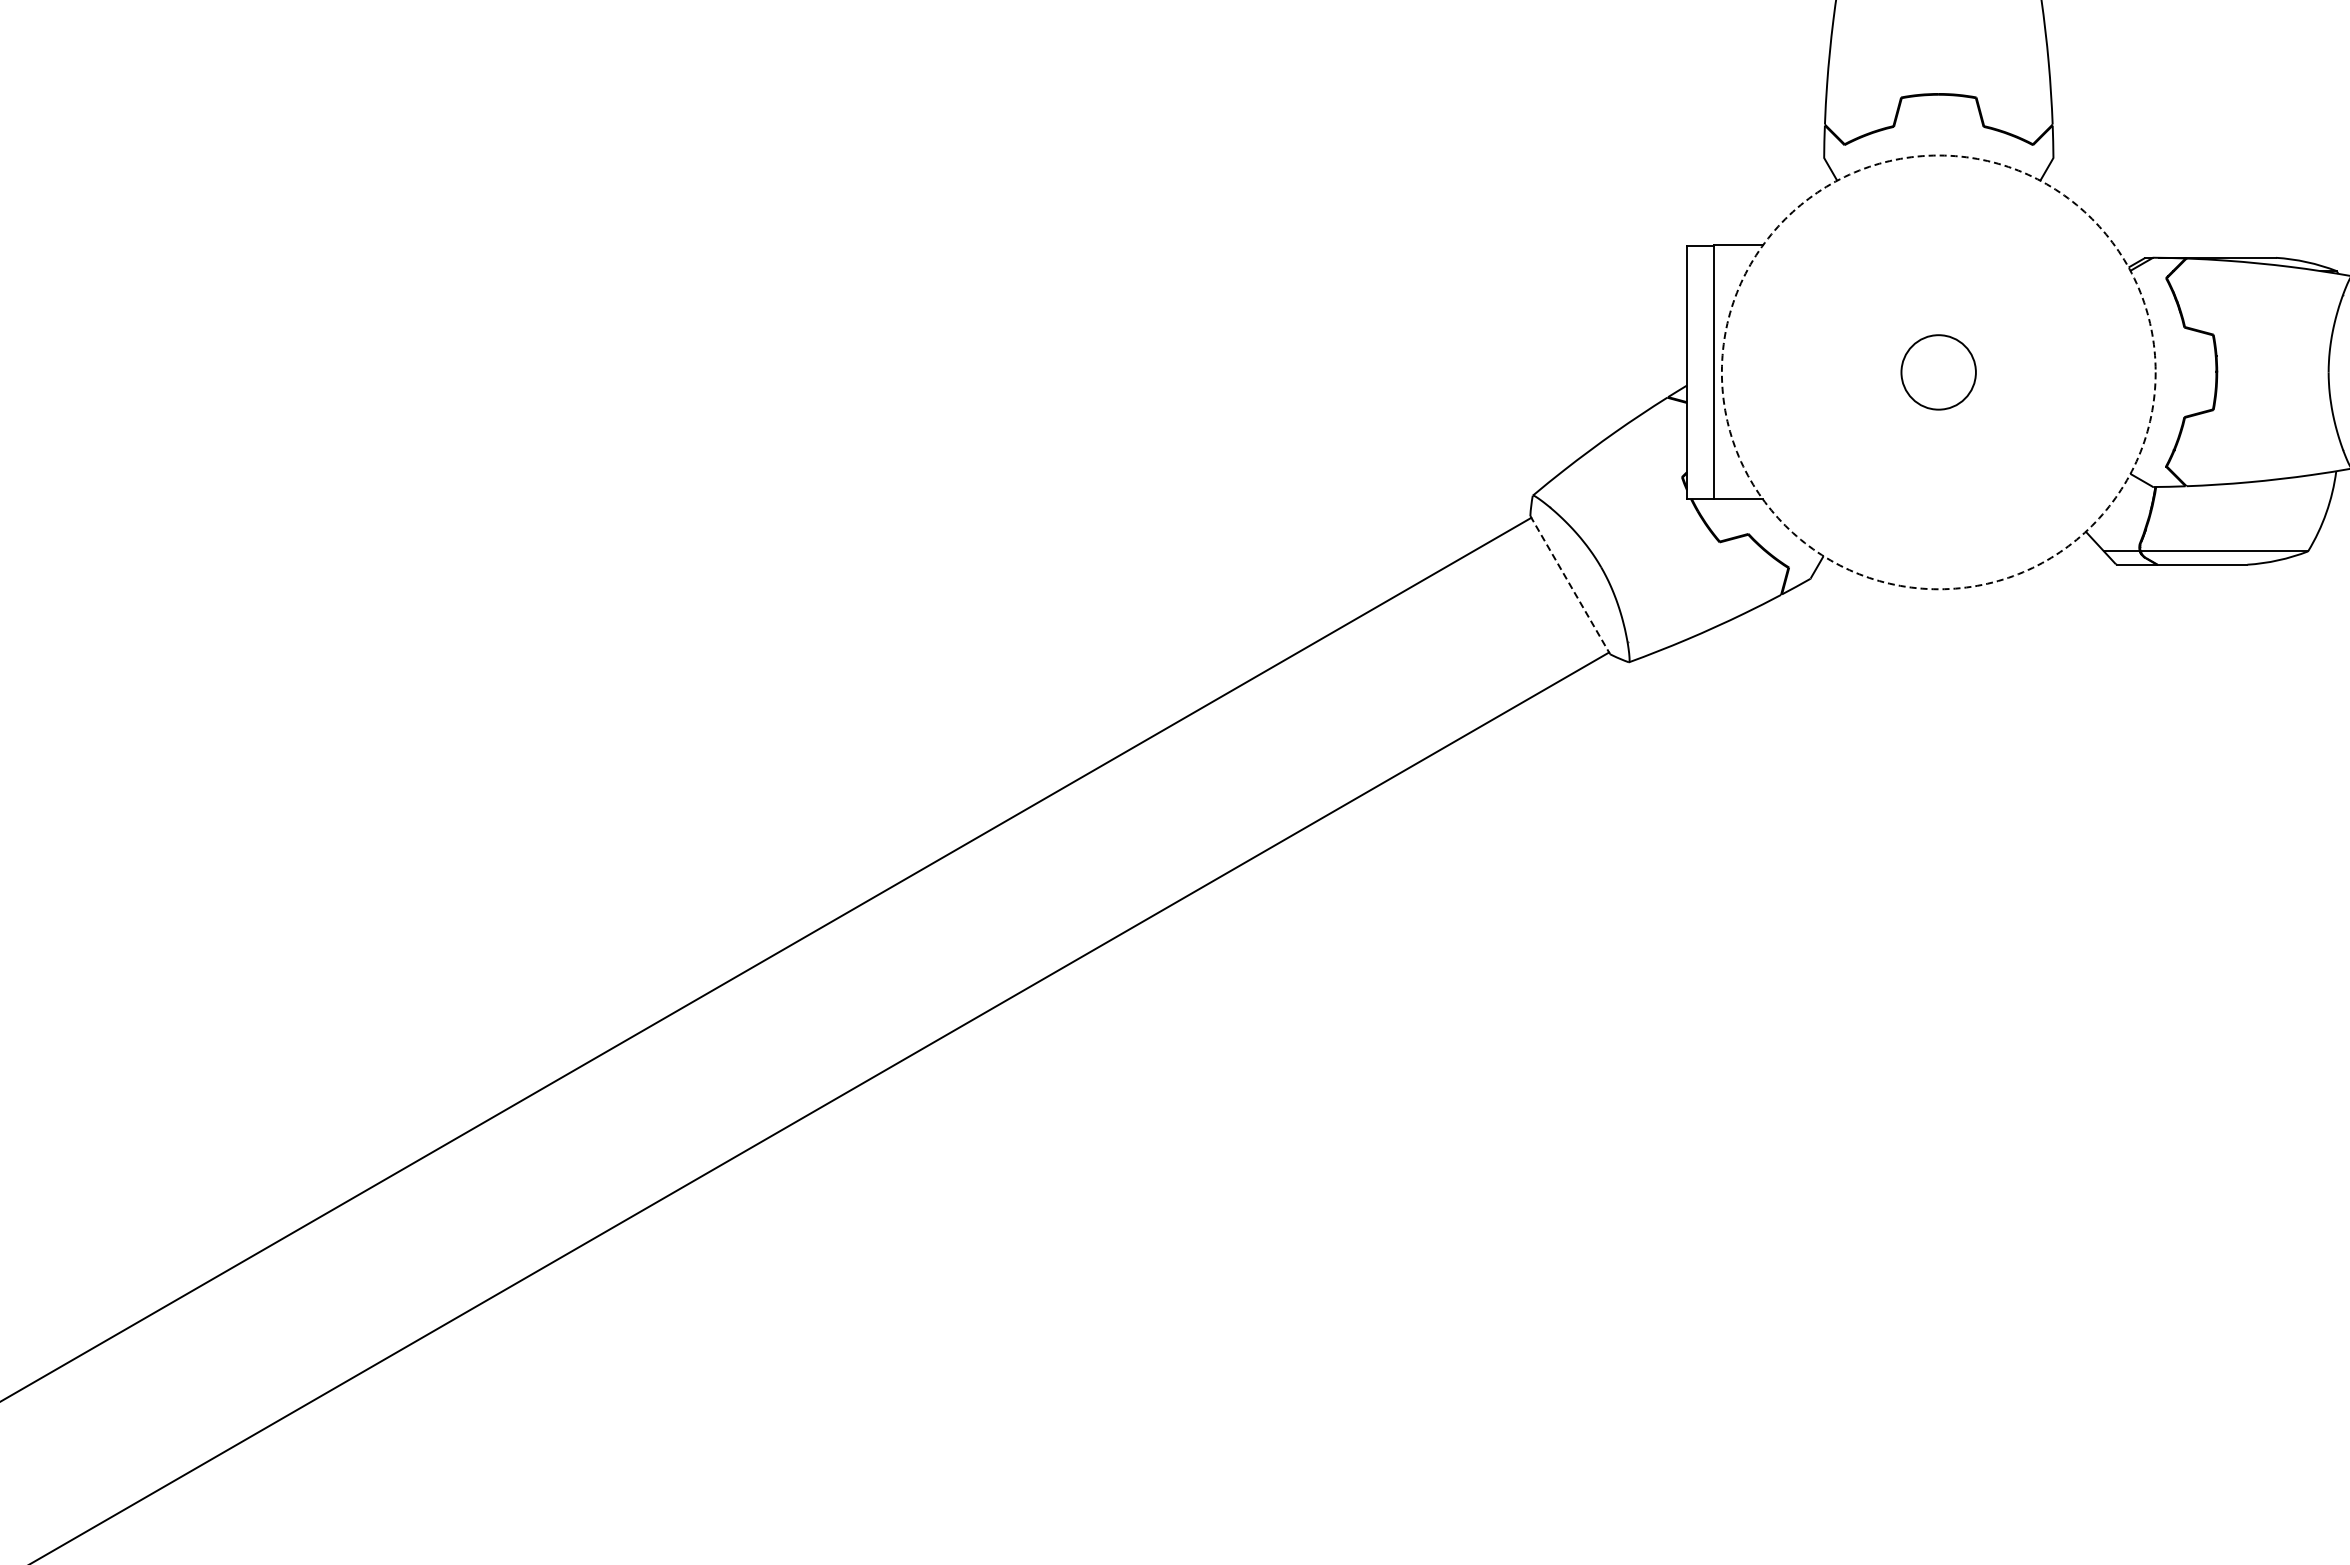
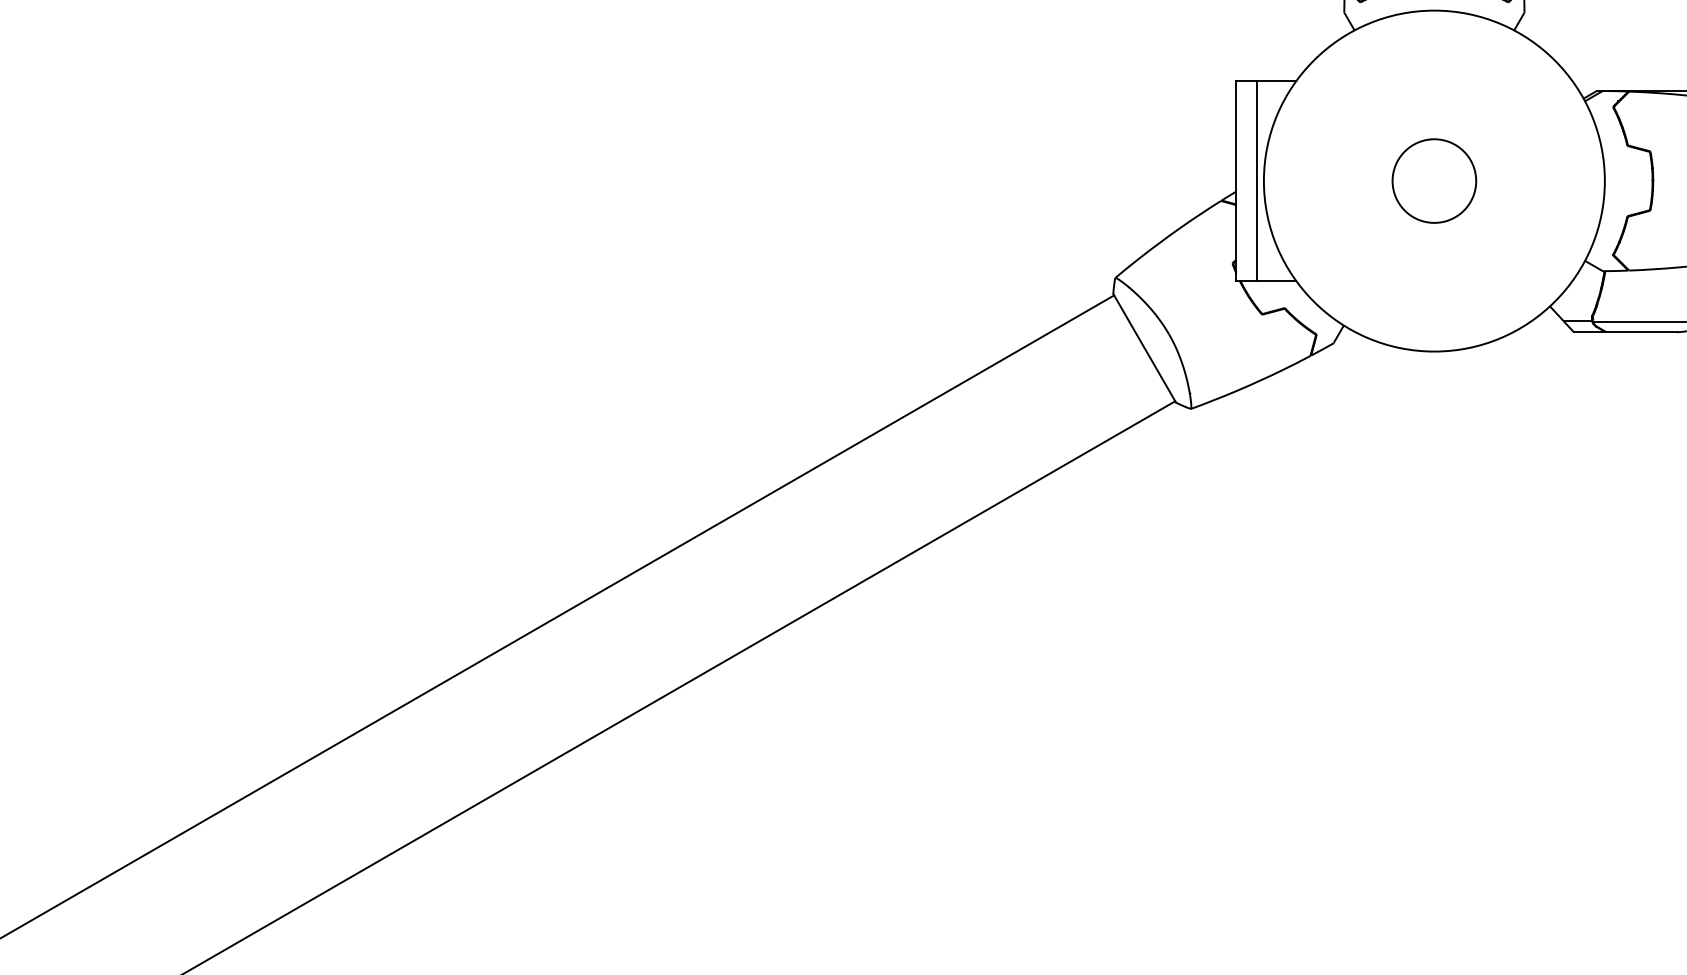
circle: (1938, 372) -> (1434, 181), dashed -> solid
circle: (1938, 372) -> (1434, 181), size x1.43
line: (1570, 585) -> (1144, 348), dashed -> solid

